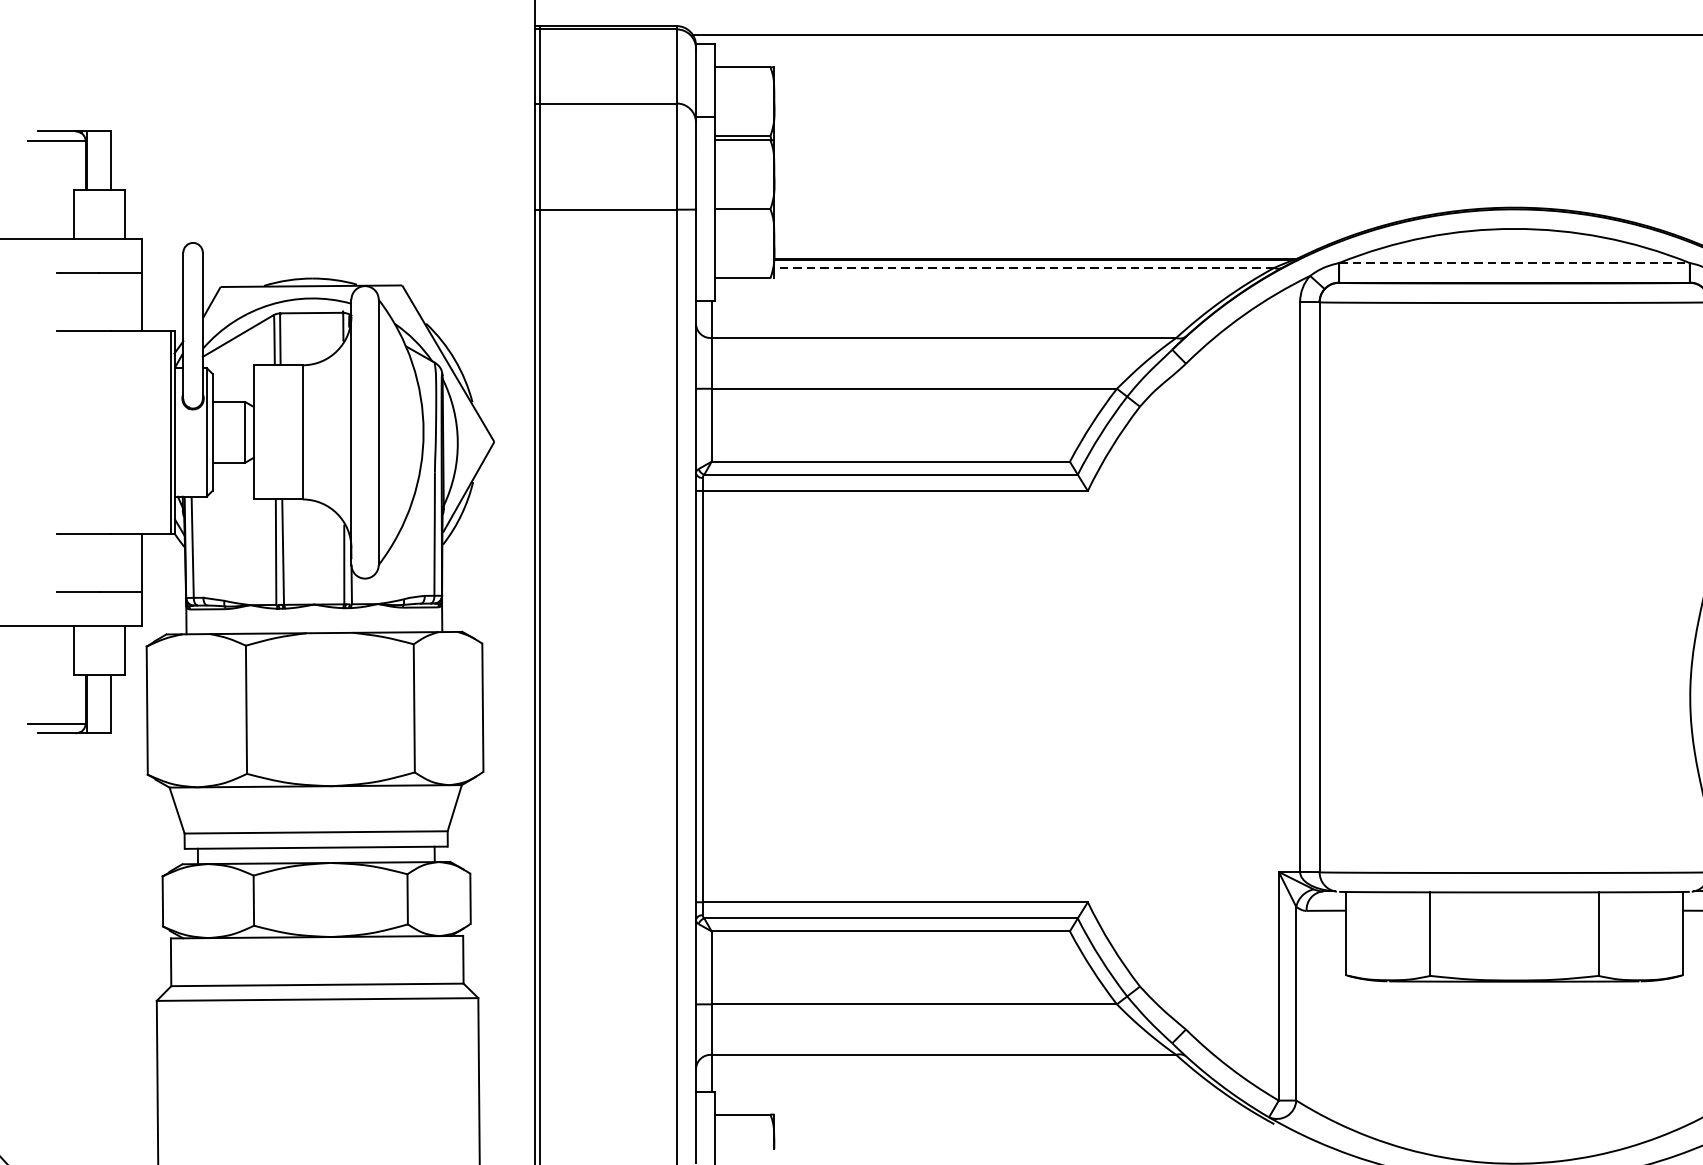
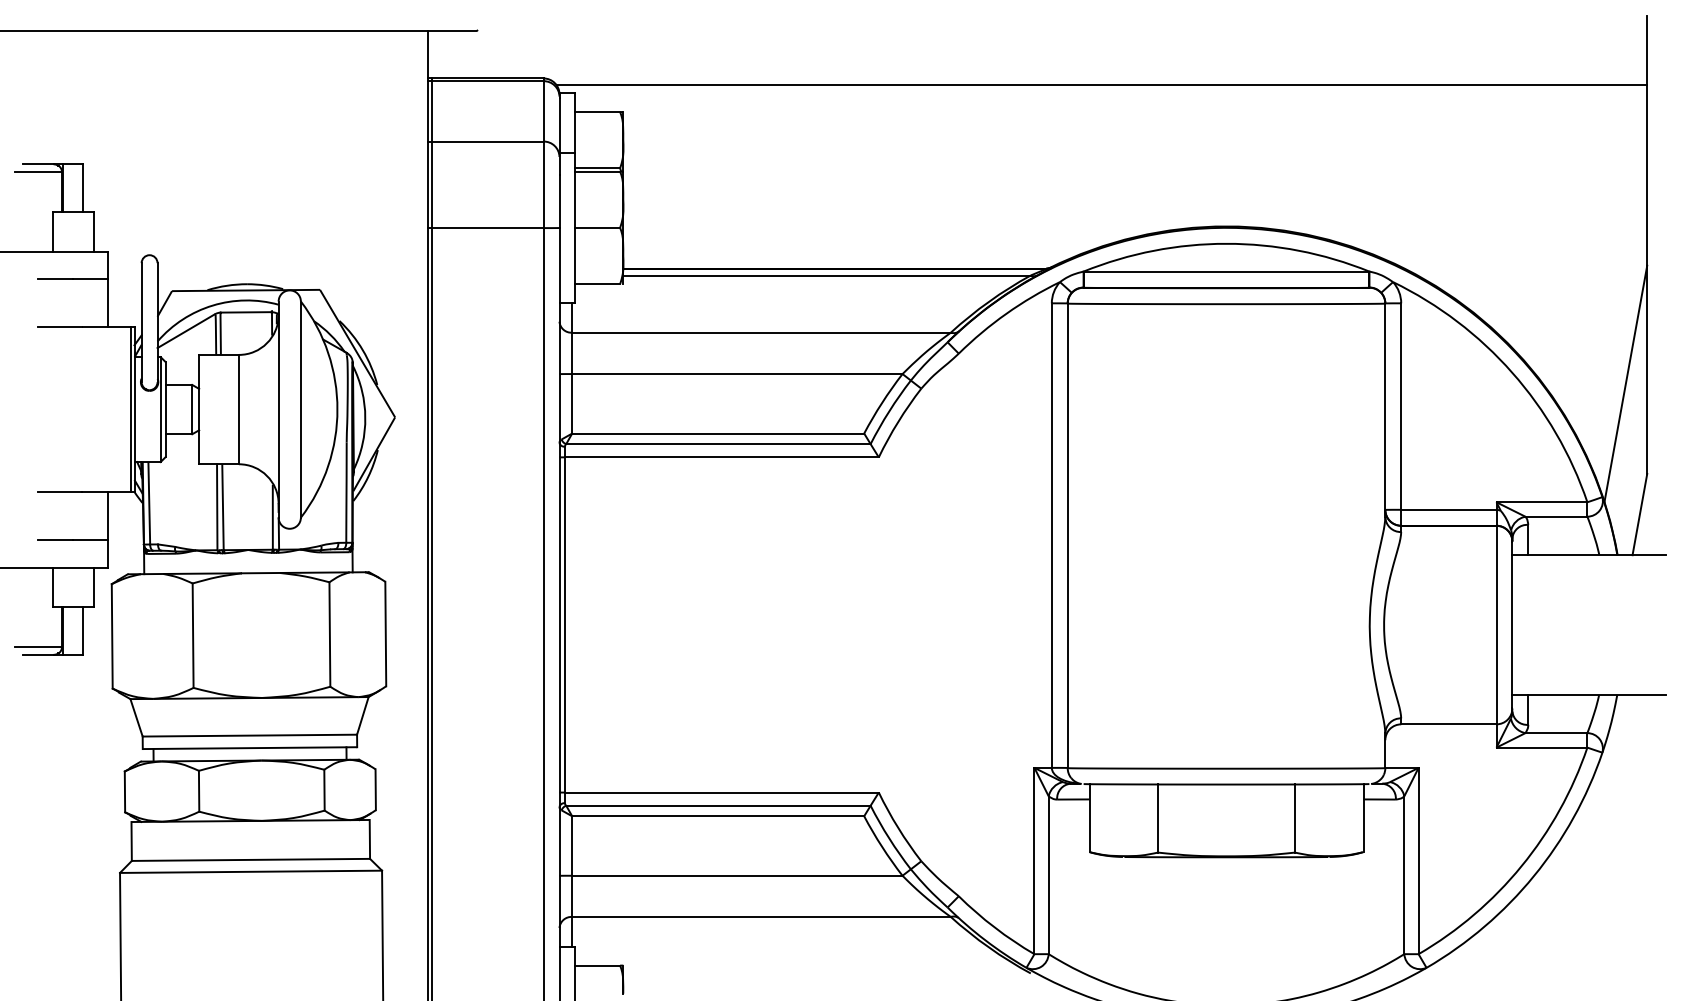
line: (1514, 262) -> (1226, 271), dashed -> solid
line: (1024, 267) -> (827, 275), dashed -> solid

